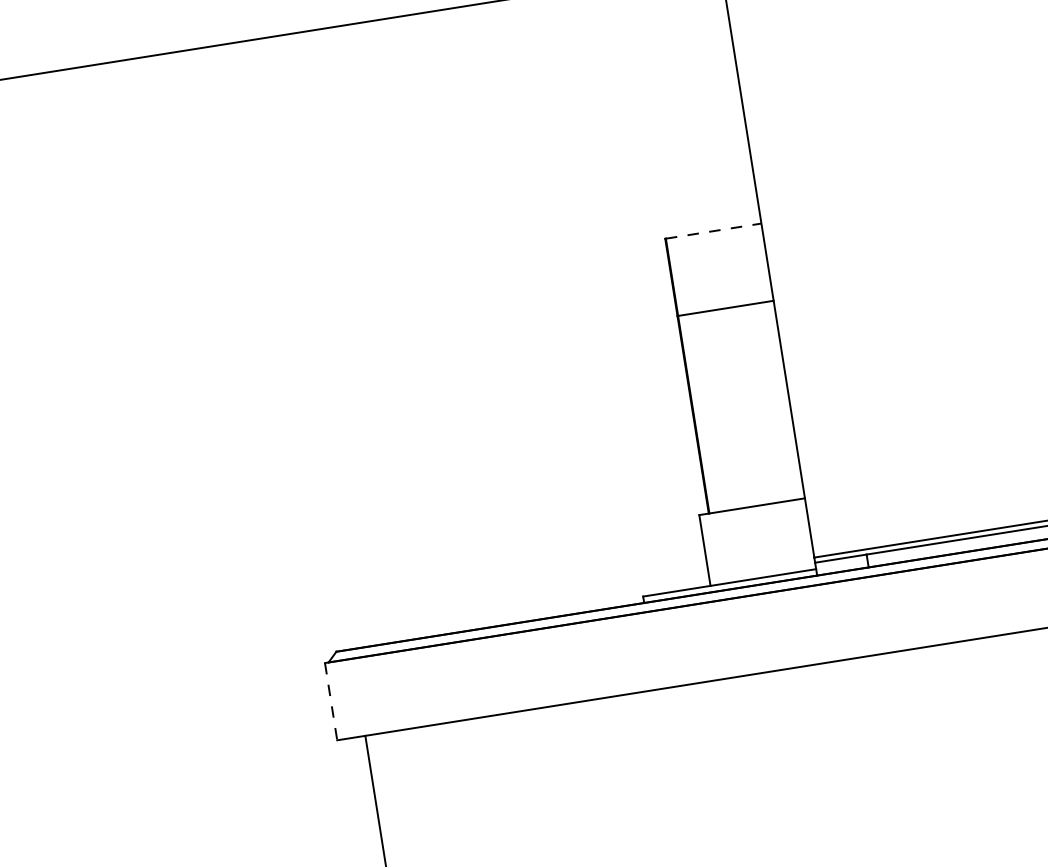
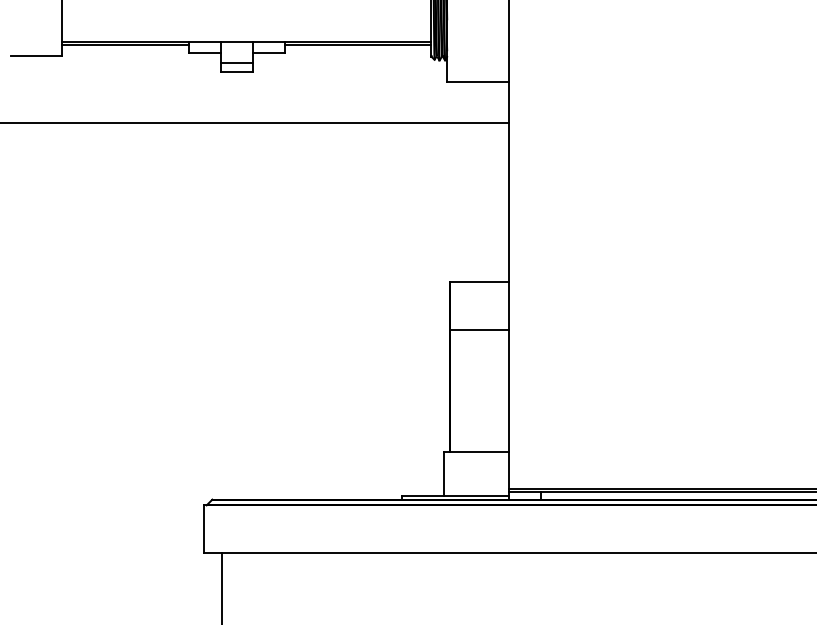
line: (715, 231) -> (480, 282), dashed -> solid
line: (331, 702) -> (204, 529), dashed -> solid

